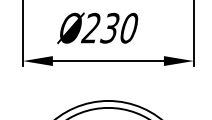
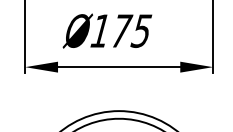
text: (109, 28) -> (120, 31), Ø230 -> Ø175

